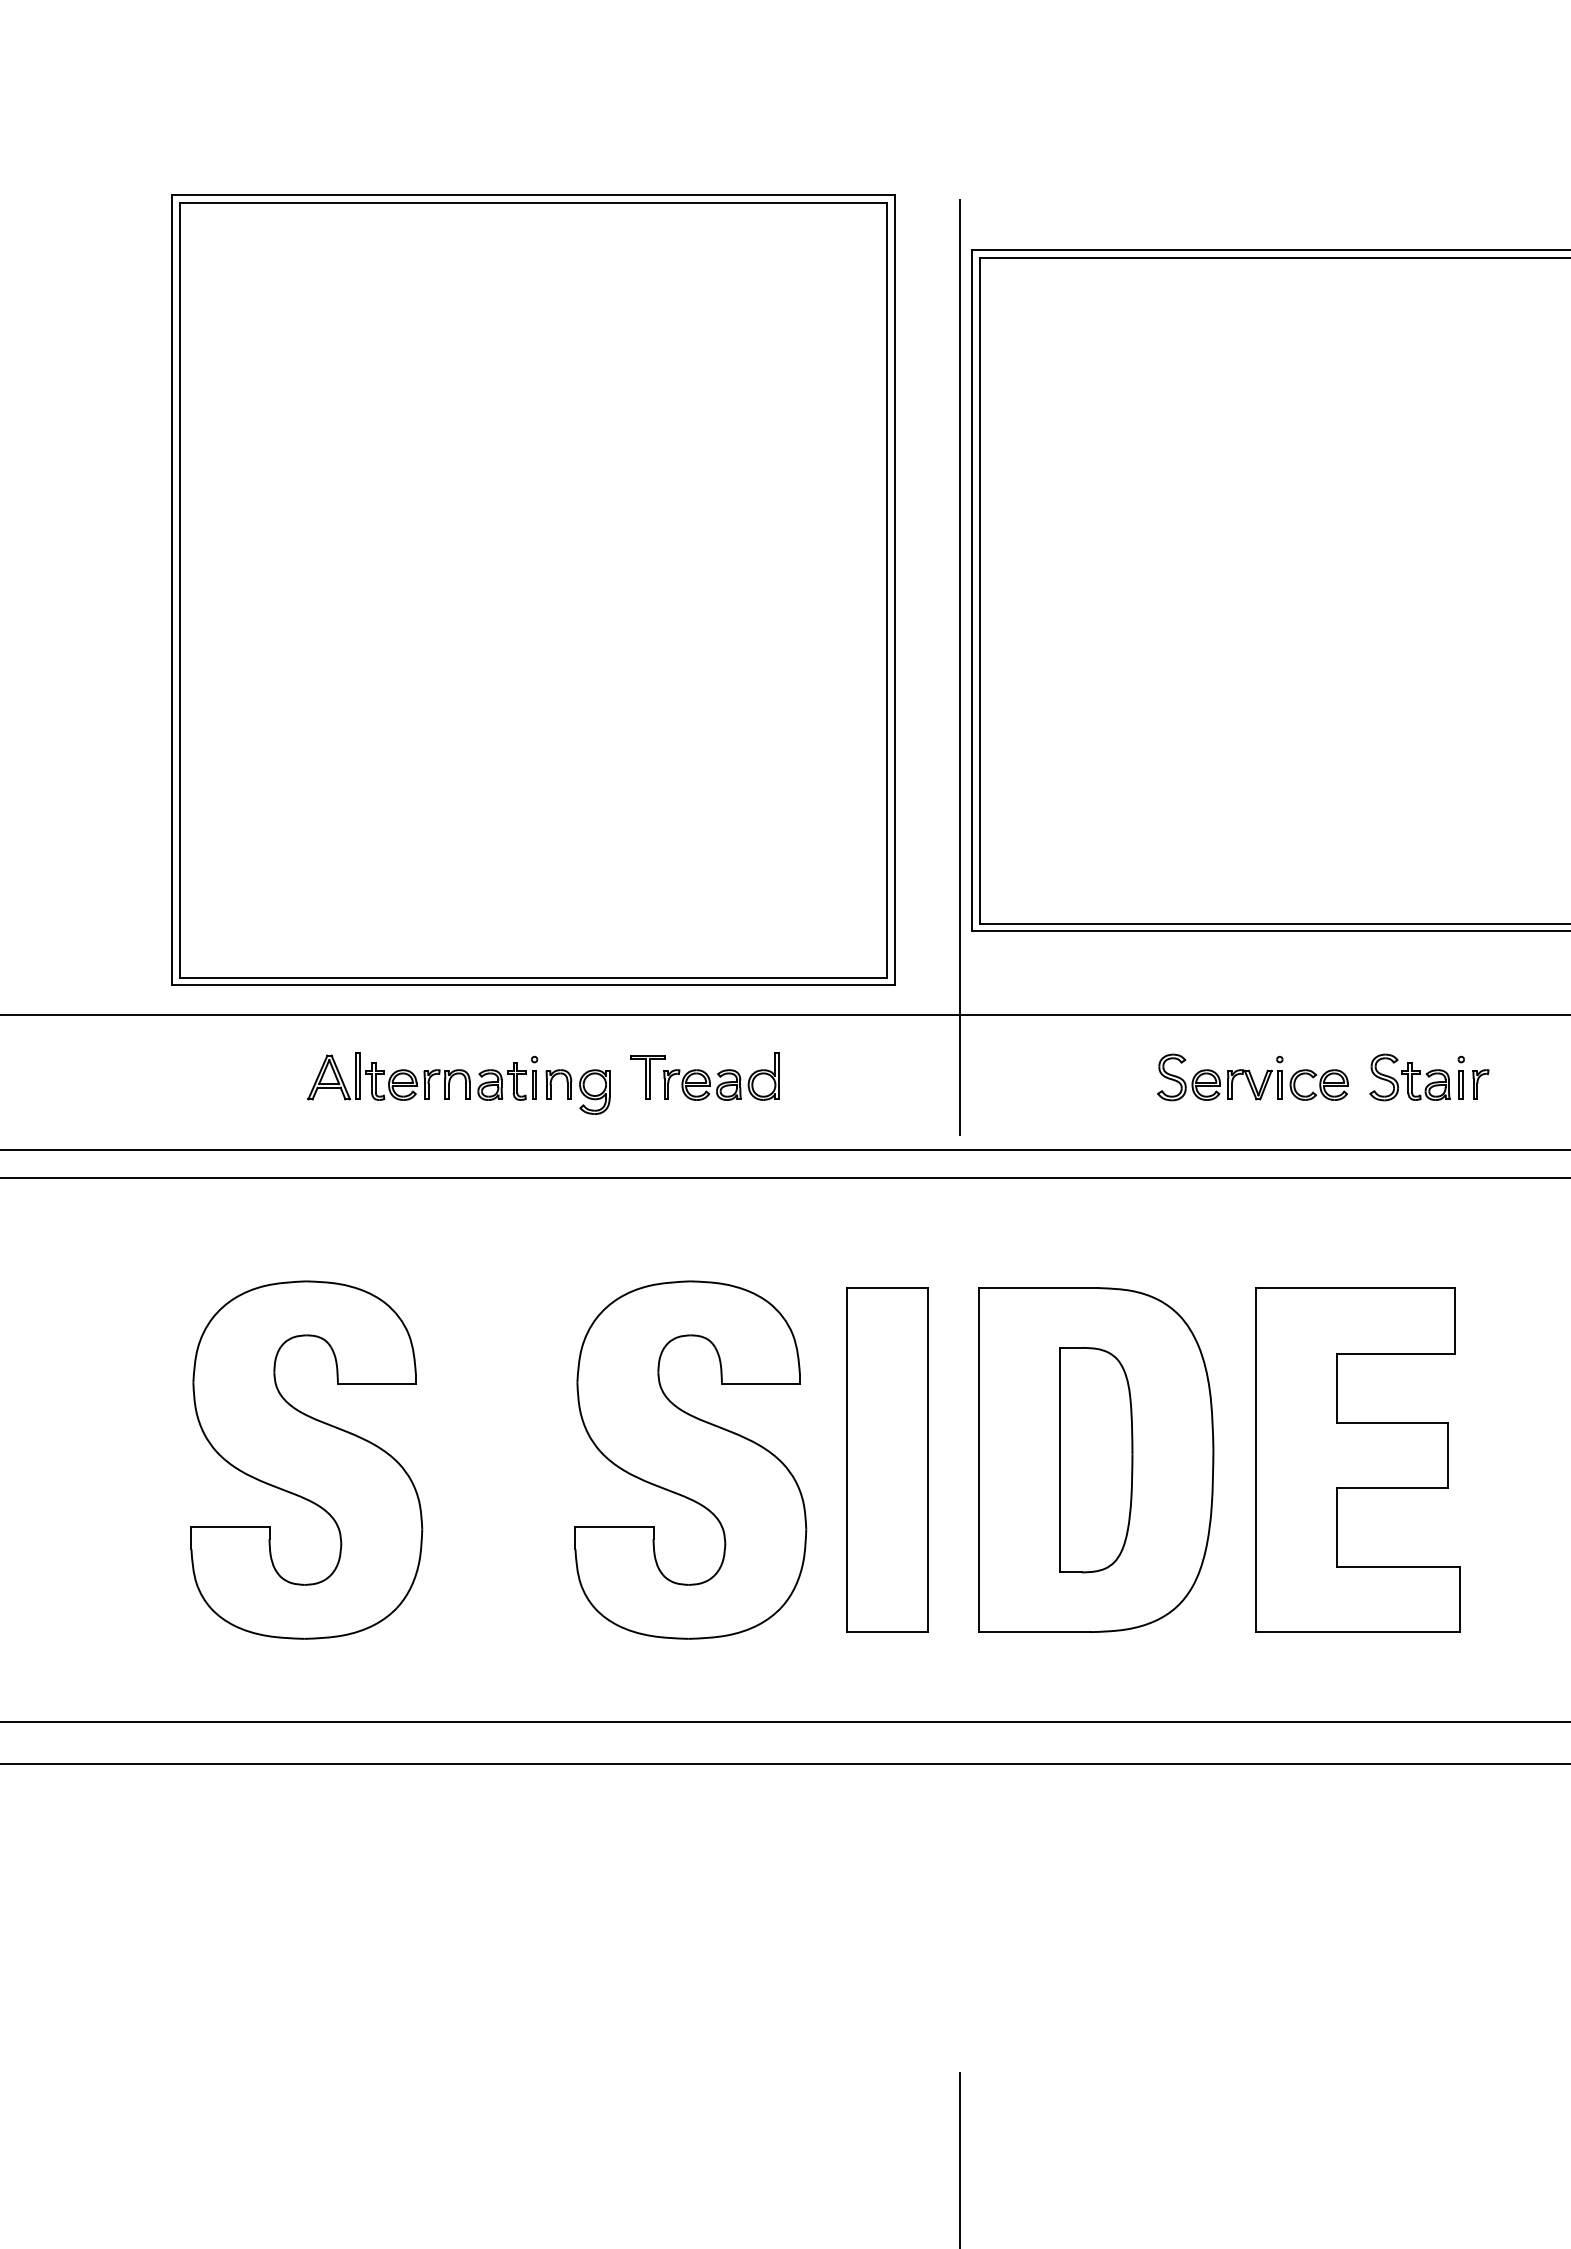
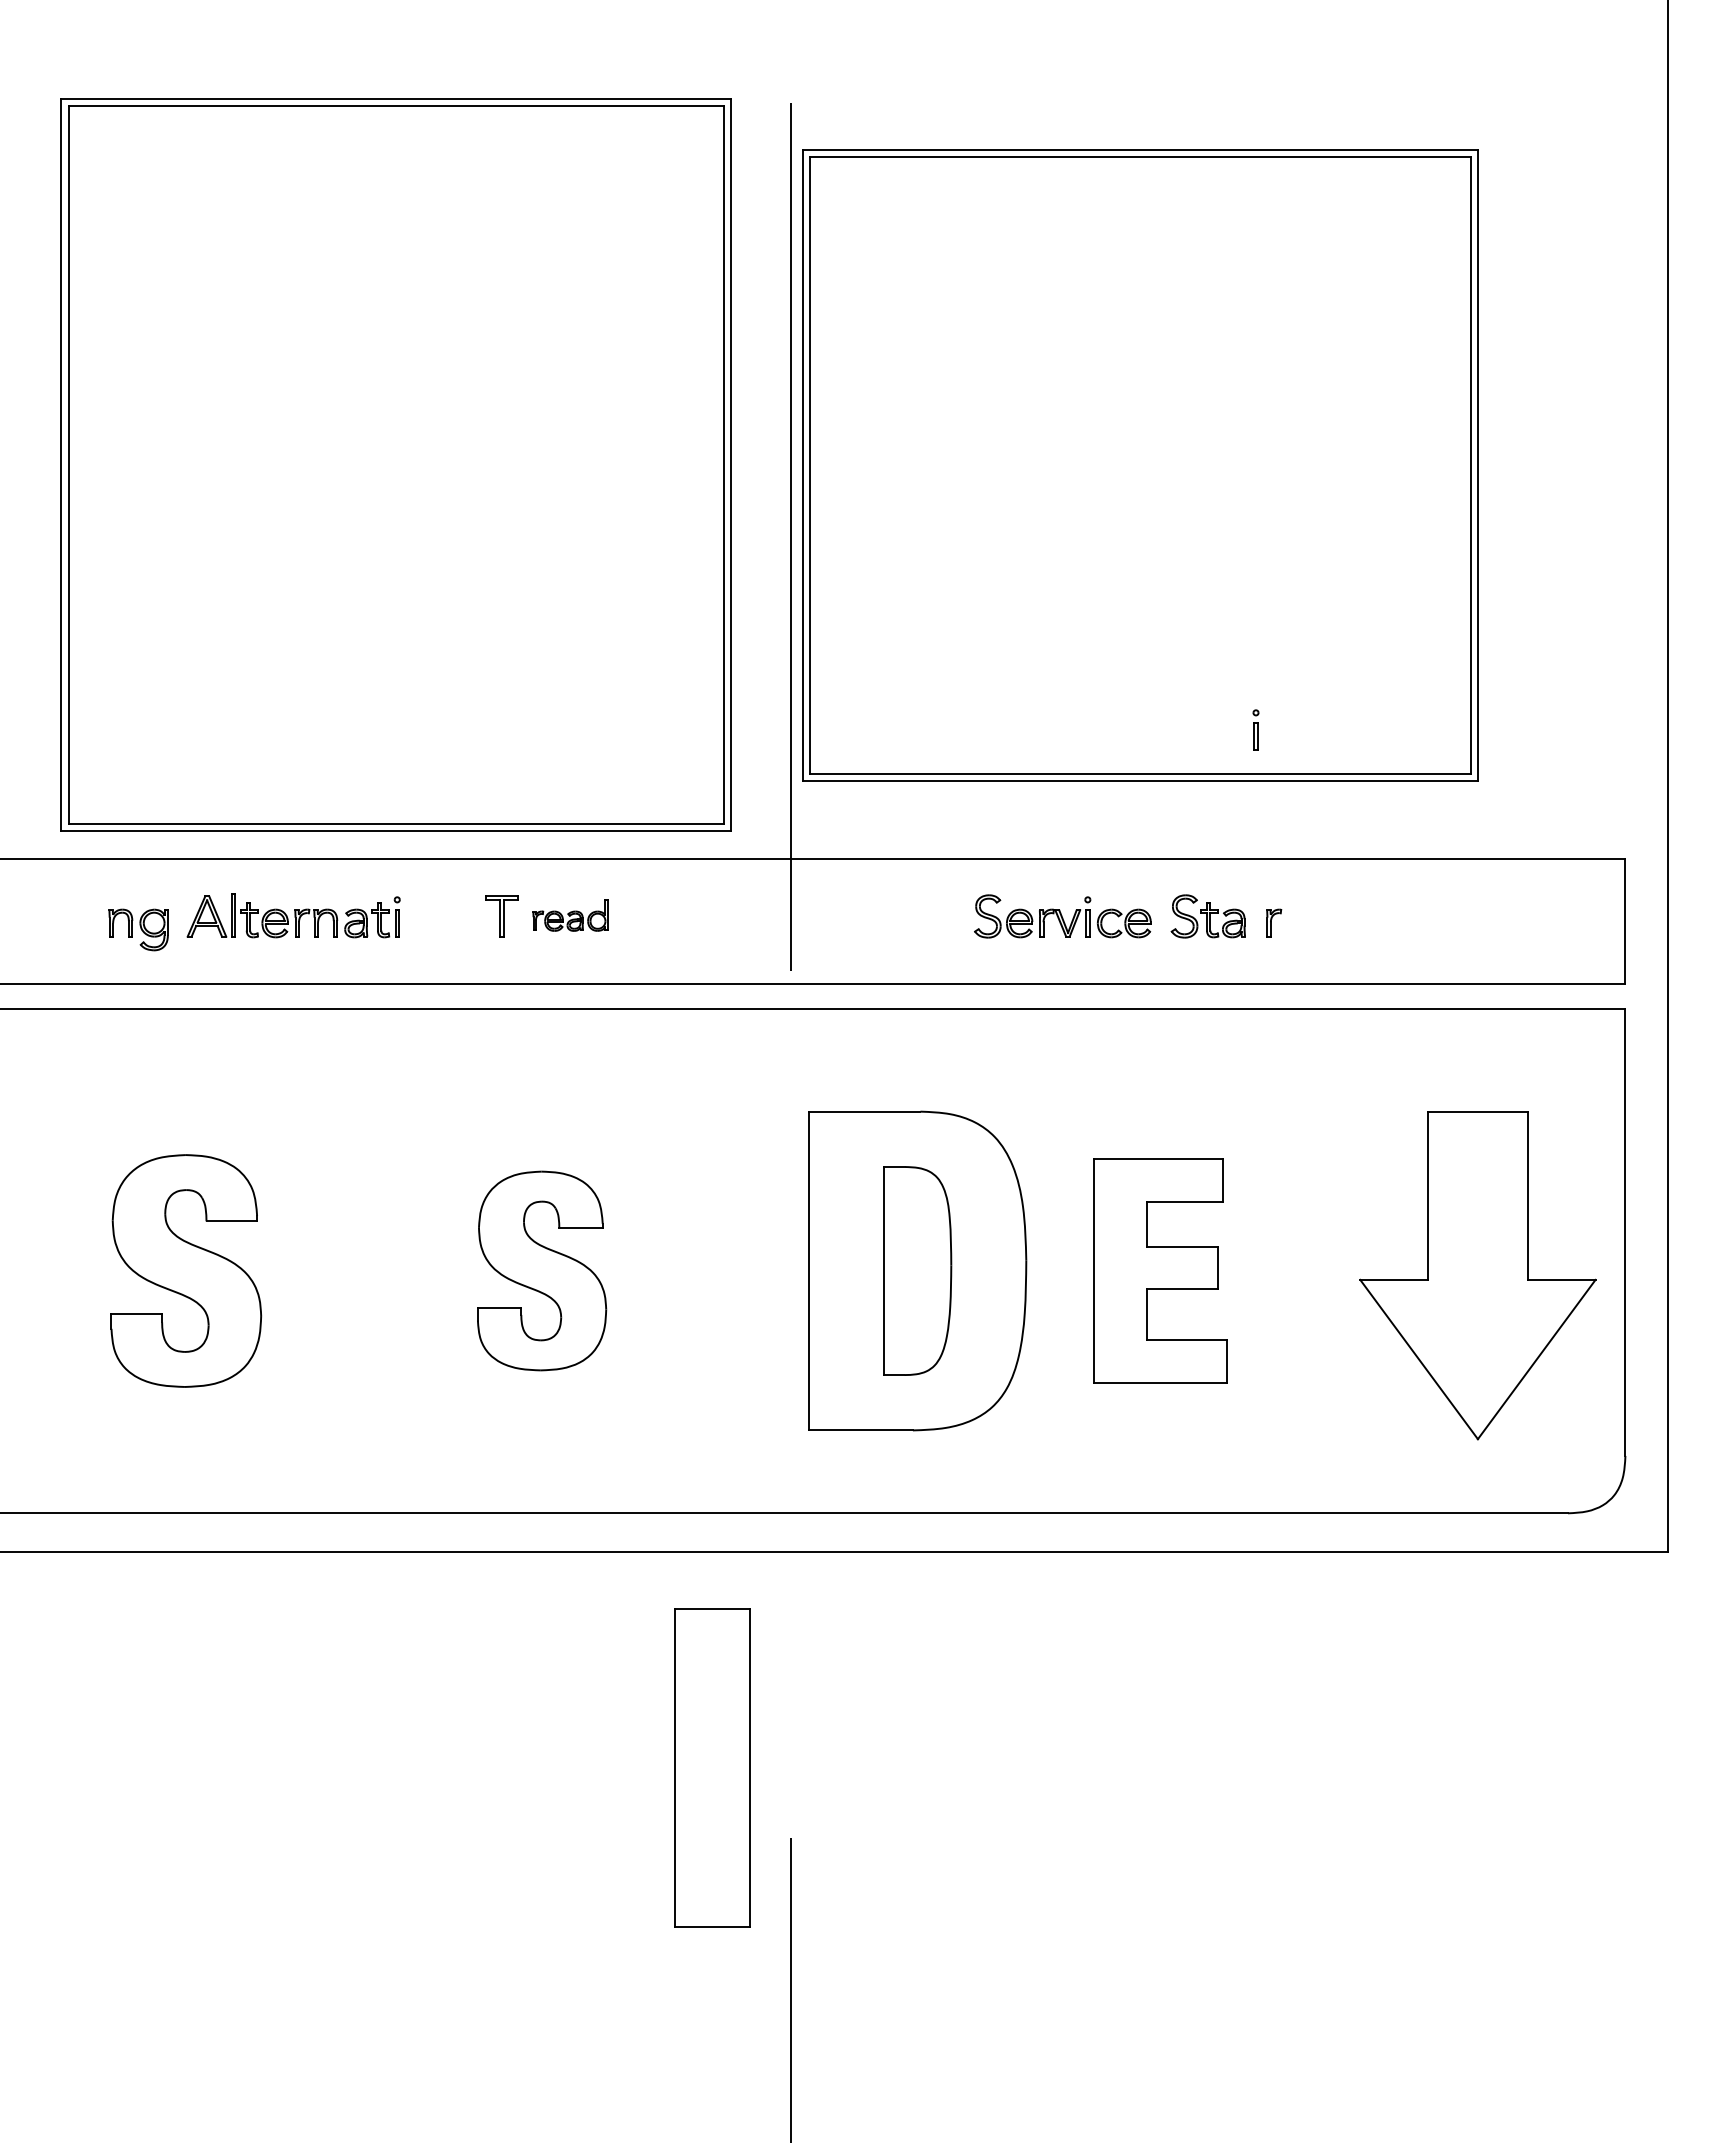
part: (721, 1076) -> (570, 915), size x0.7
part: (1460, 1077) -> (1255, 729), moved
part: (577, 1091) -> (138, 929), moved
part: (307, 1459) -> (186, 1270), size x0.7
part: (690, 1459) -> (541, 1270), size x0.6
part: (887, 1459) -> (712, 1767), moved
part: (1358, 1459) -> (1160, 1270), size x0.7

